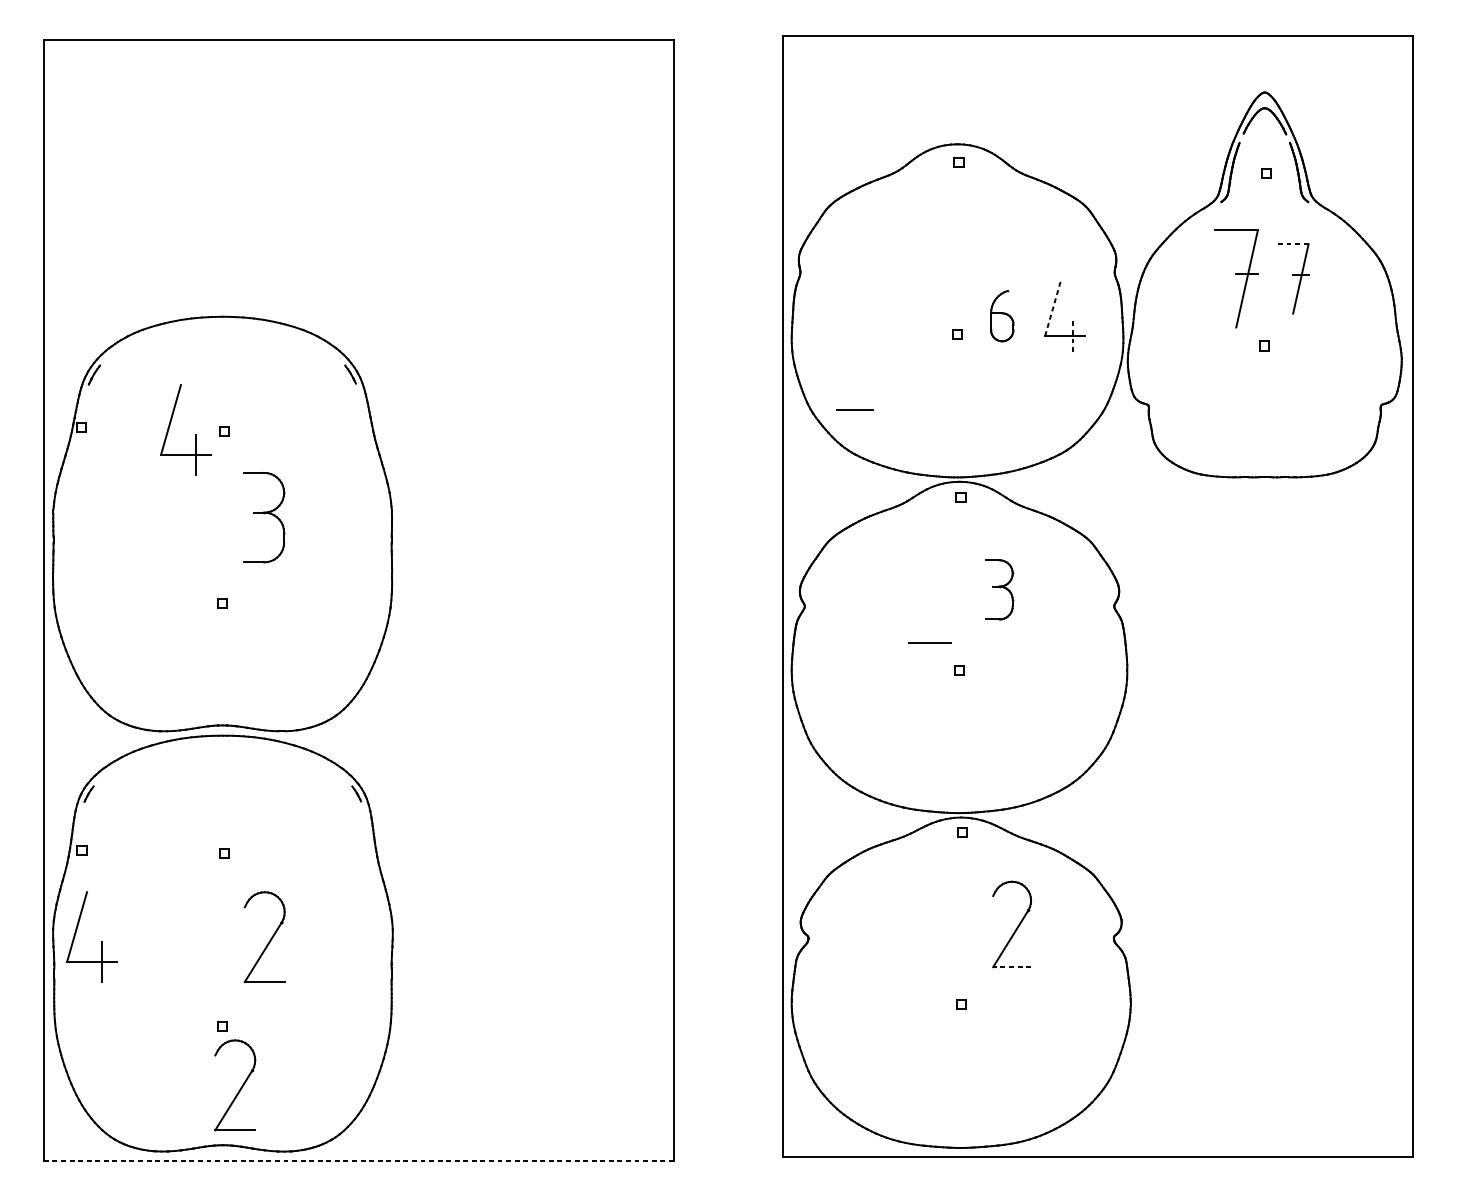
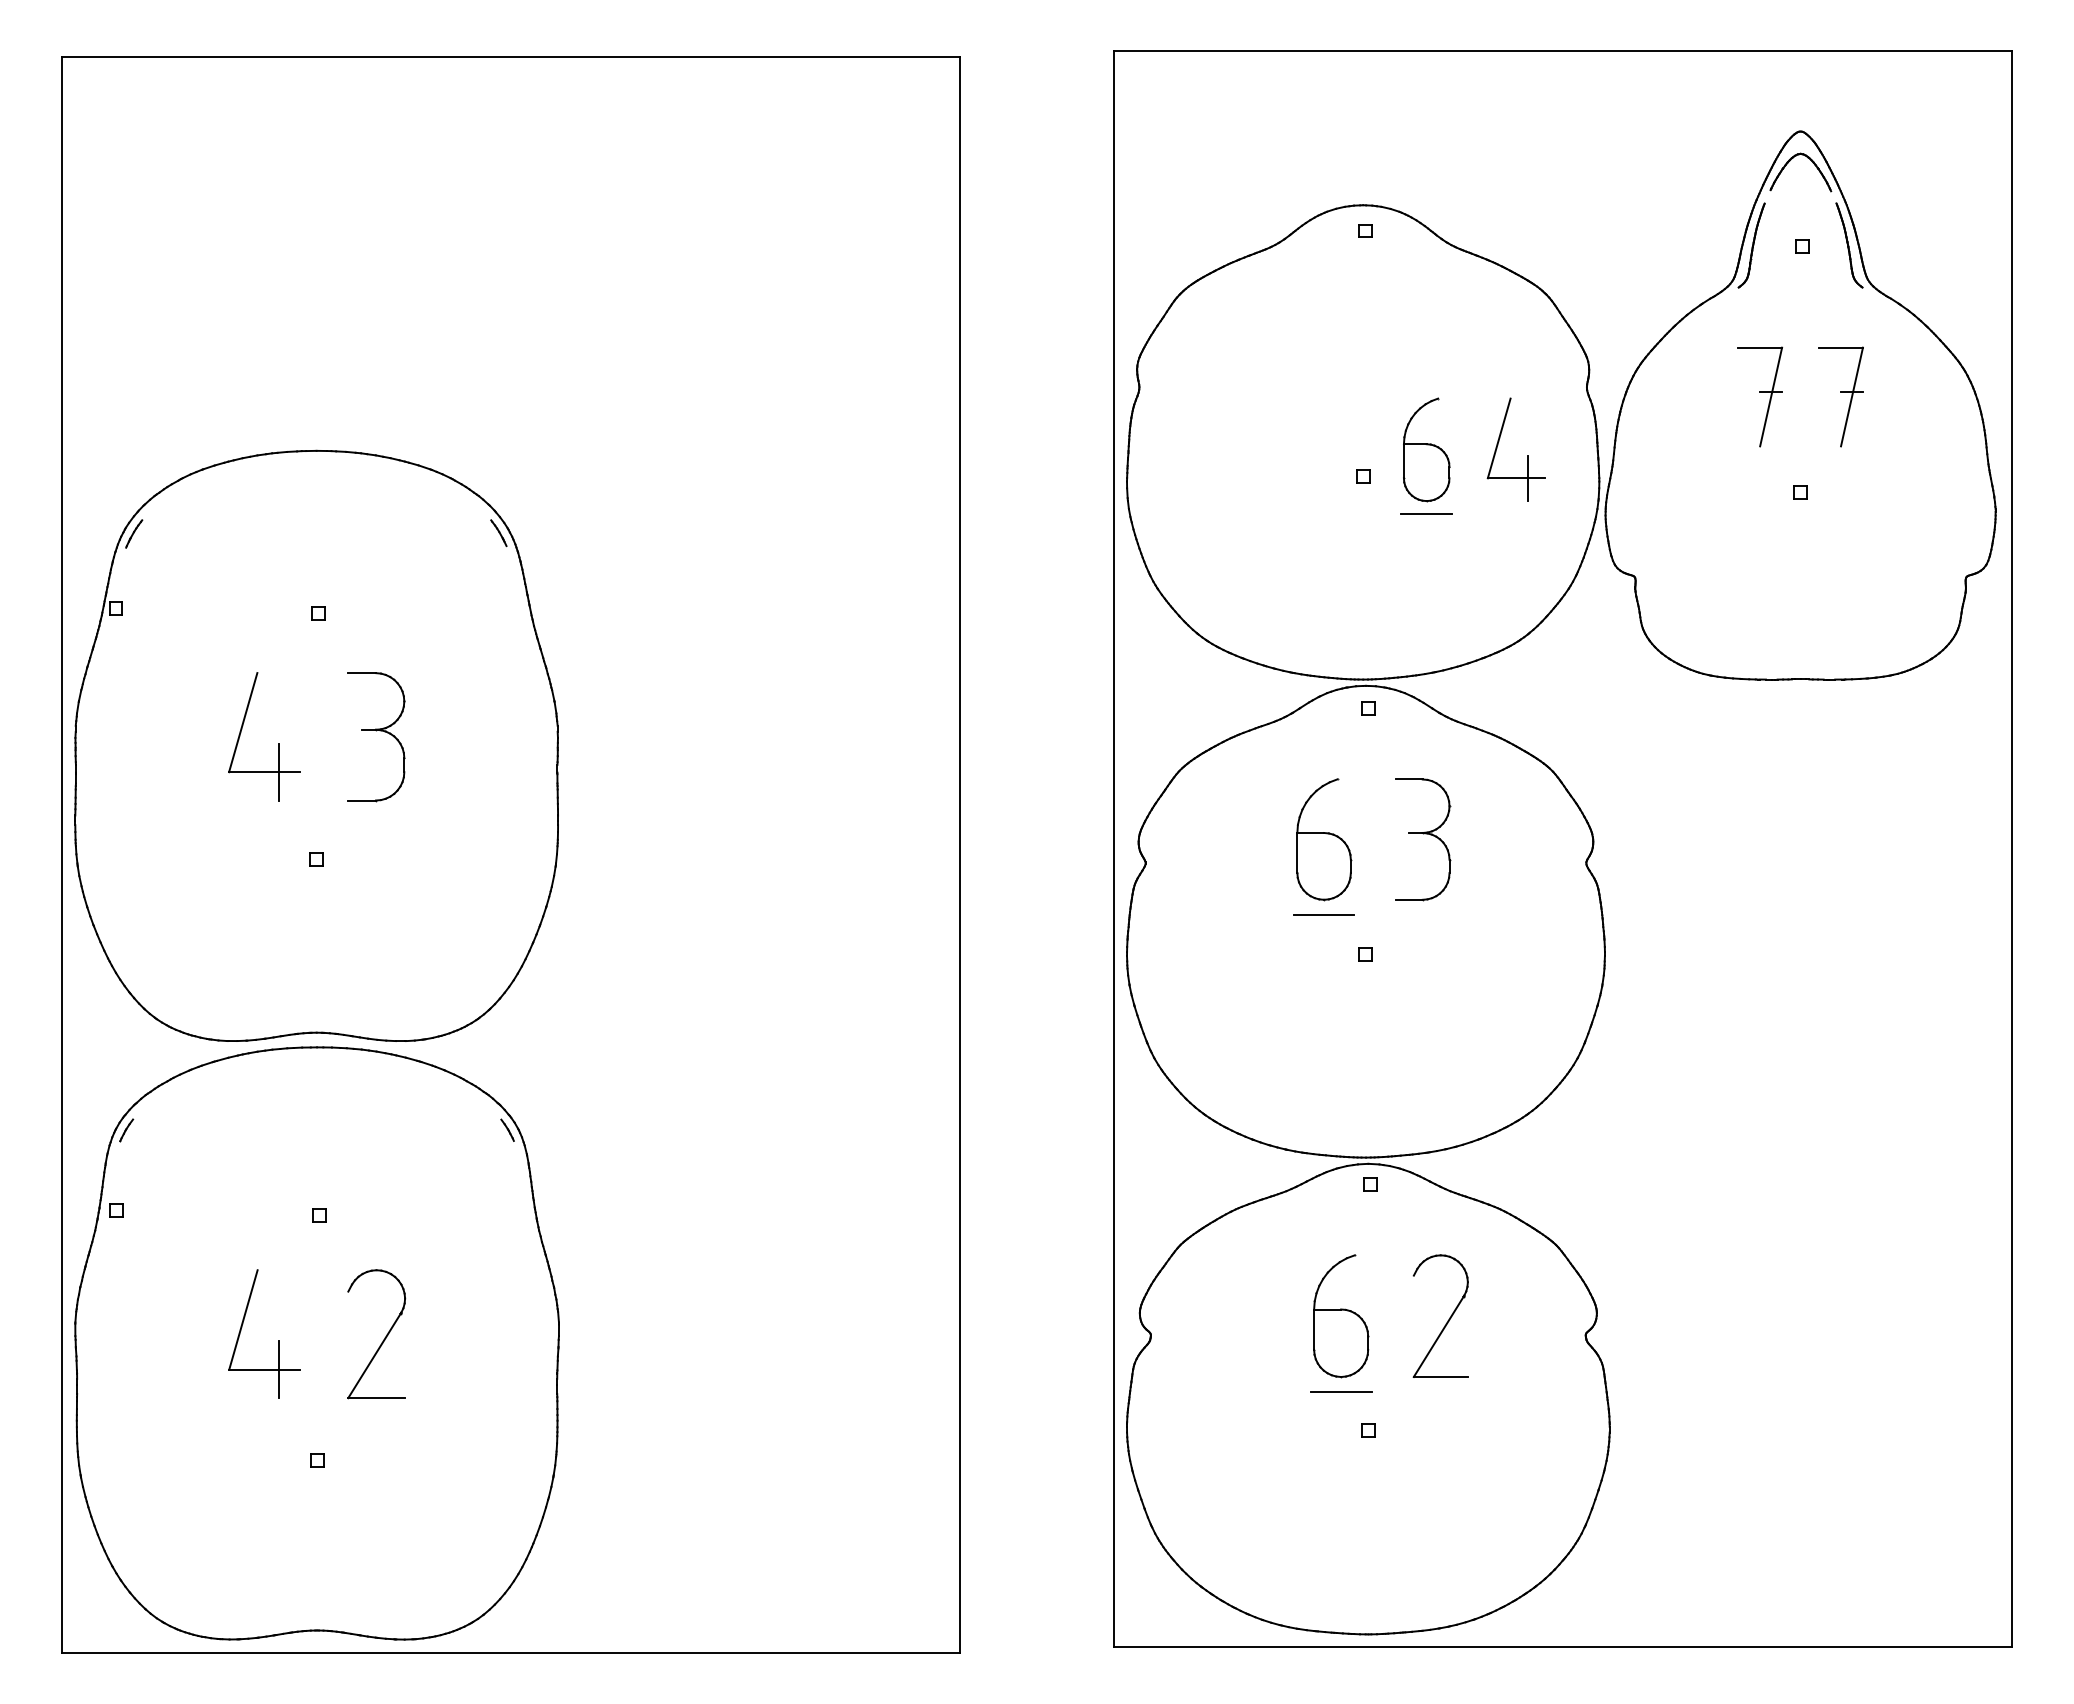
line: (1293, 244) -> (1841, 347), dashed -> solid
part: (1236, 278) -> (1760, 396), size x0.71
line: (1053, 307) -> (1499, 437), dashed -> solid
part: (1002, 315) -> (1426, 449), size x1.43
line: (1072, 336) -> (1527, 478), dashed -> solid
line: (854, 409) -> (1426, 513), moved
part: (195, 434) -> (278, 743), moved
part: (930, 589) -> (1324, 839), added
part: (999, 589) -> (1423, 839), size x1.43
part: (942, 924) -> (1341, 1316), added
part: (101, 941) -> (278, 1340), moved
line: (1011, 967) -> (1440, 1377), dashed -> solid
line: (941, 978) -> (1340, 1392), added
part: (240, 1087) -> (342, 1548), removed
line: (359, 1160) -> (511, 1652), dashed -> solid

